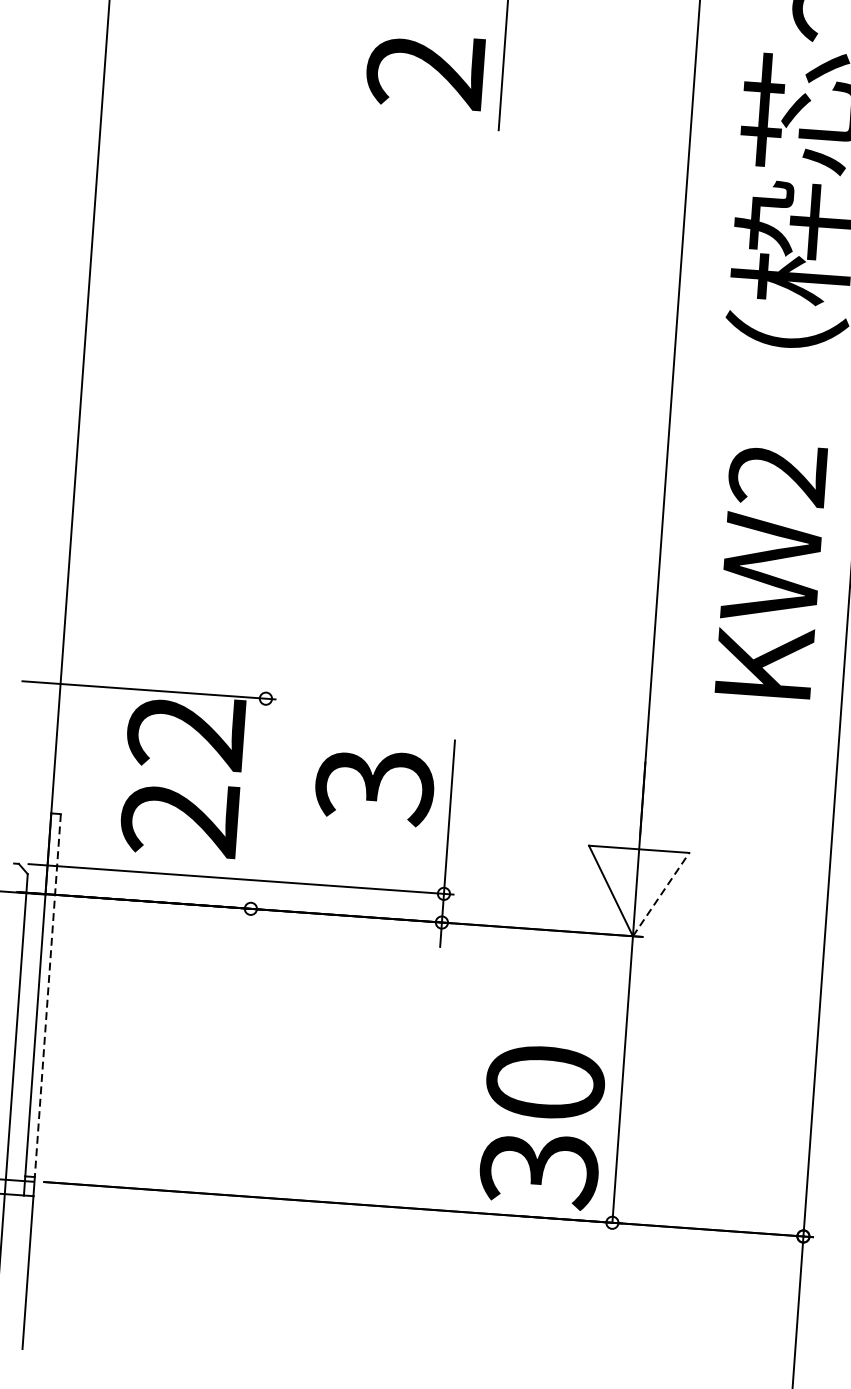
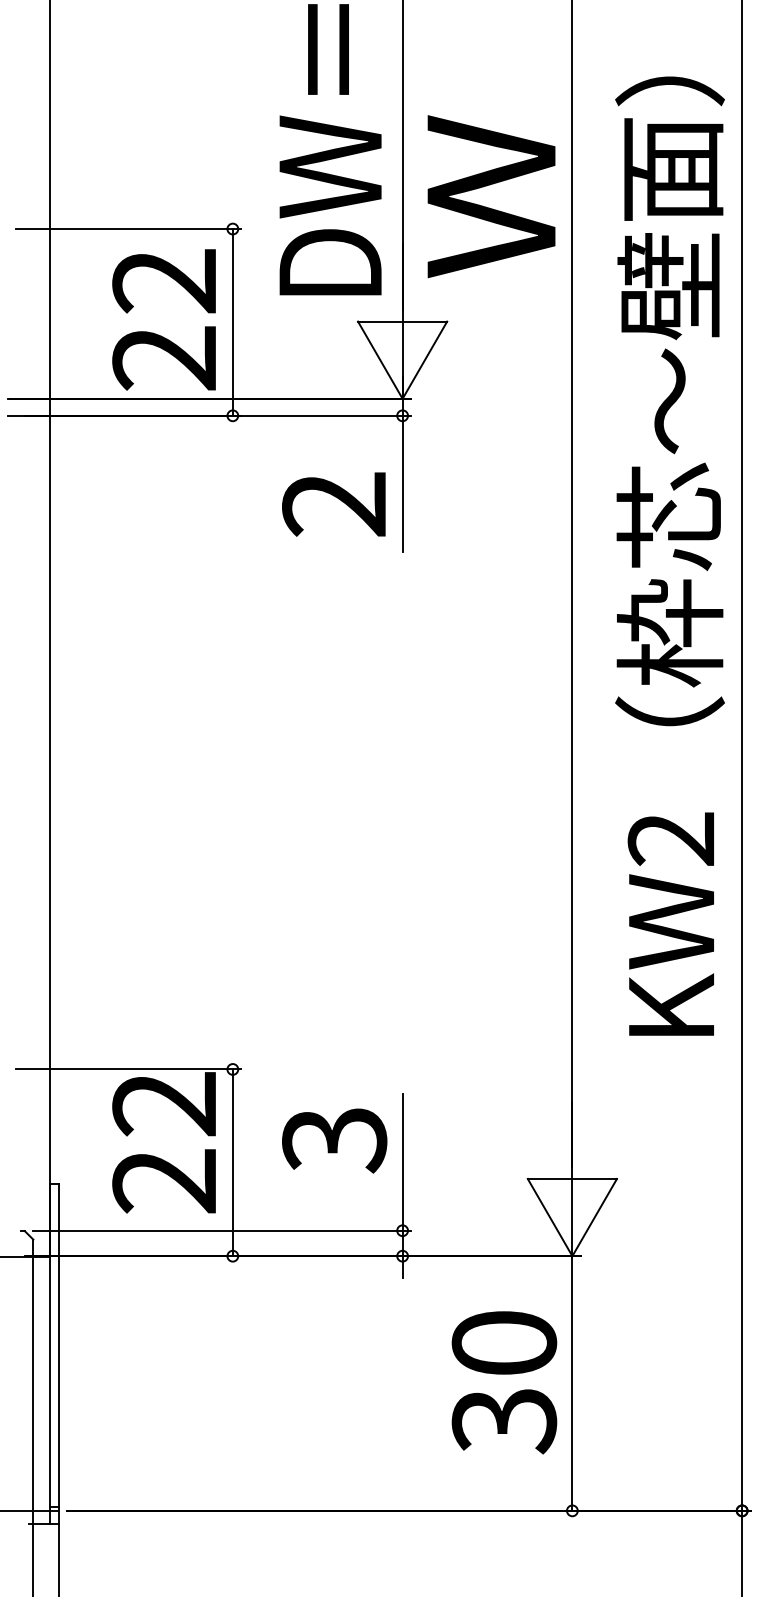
line: (258, 803) -> (232, 1162), added
line: (660, 894) -> (594, 1217), dashed -> solid
line: (47, 996) -> (58, 1346), dashed -> solid
text: (542, 1126) -> (504, 1382), moved

